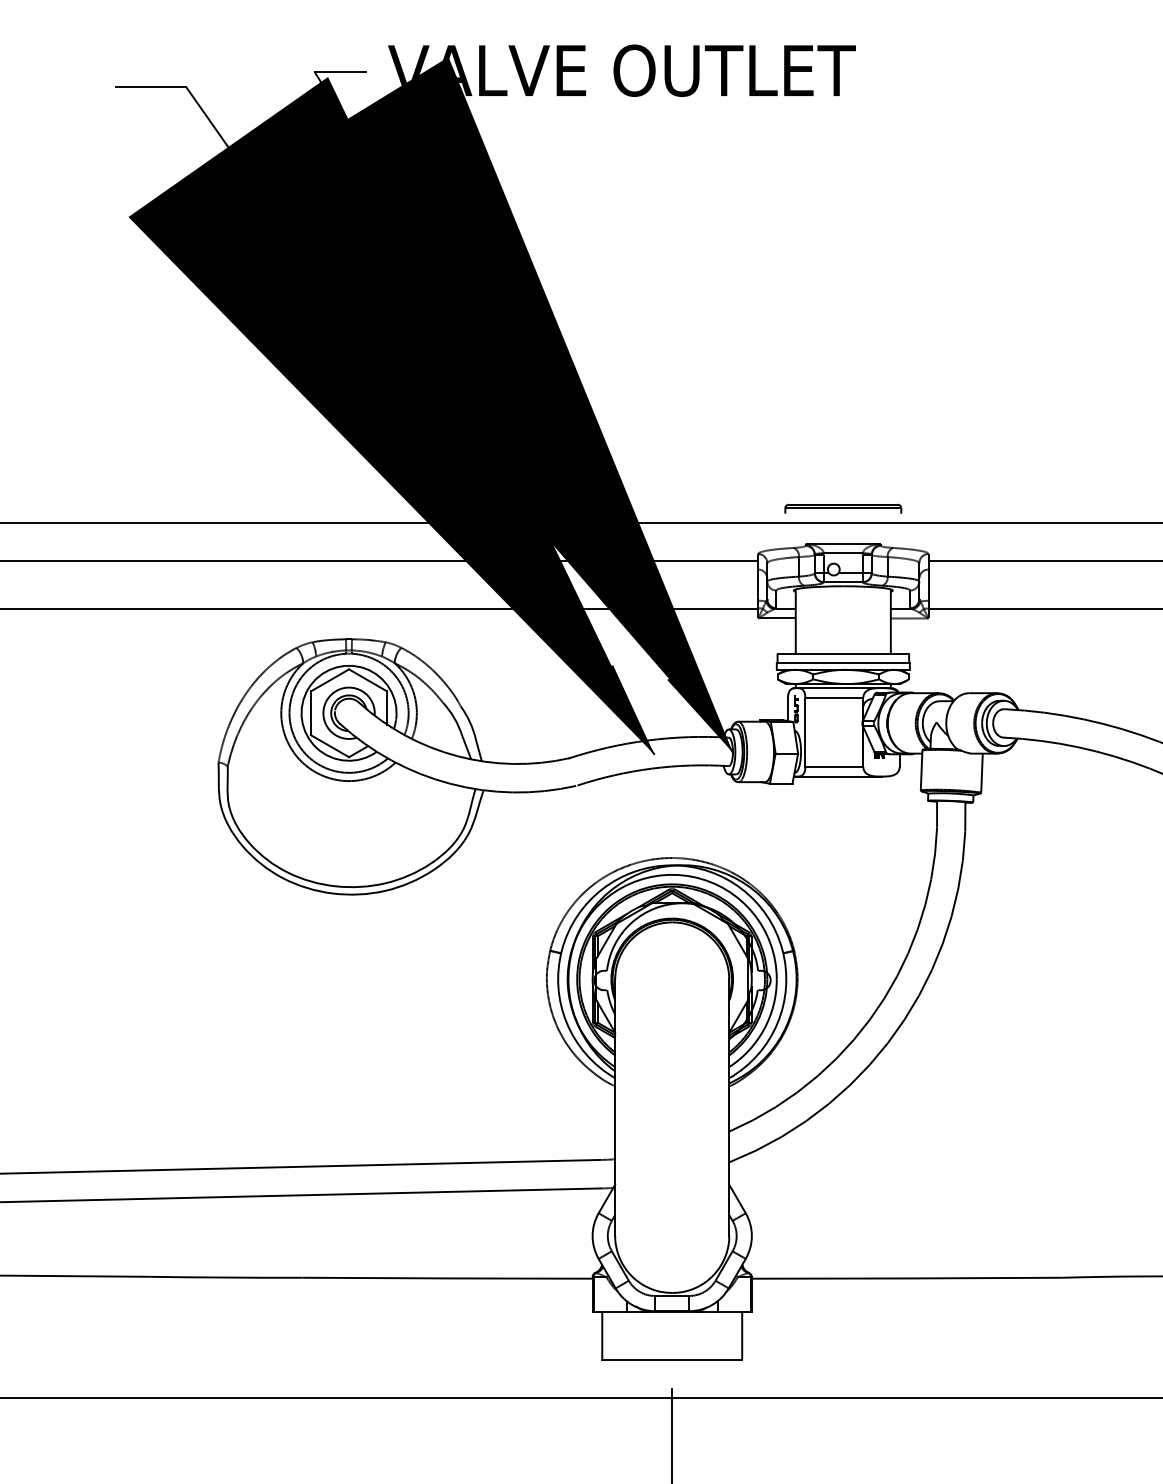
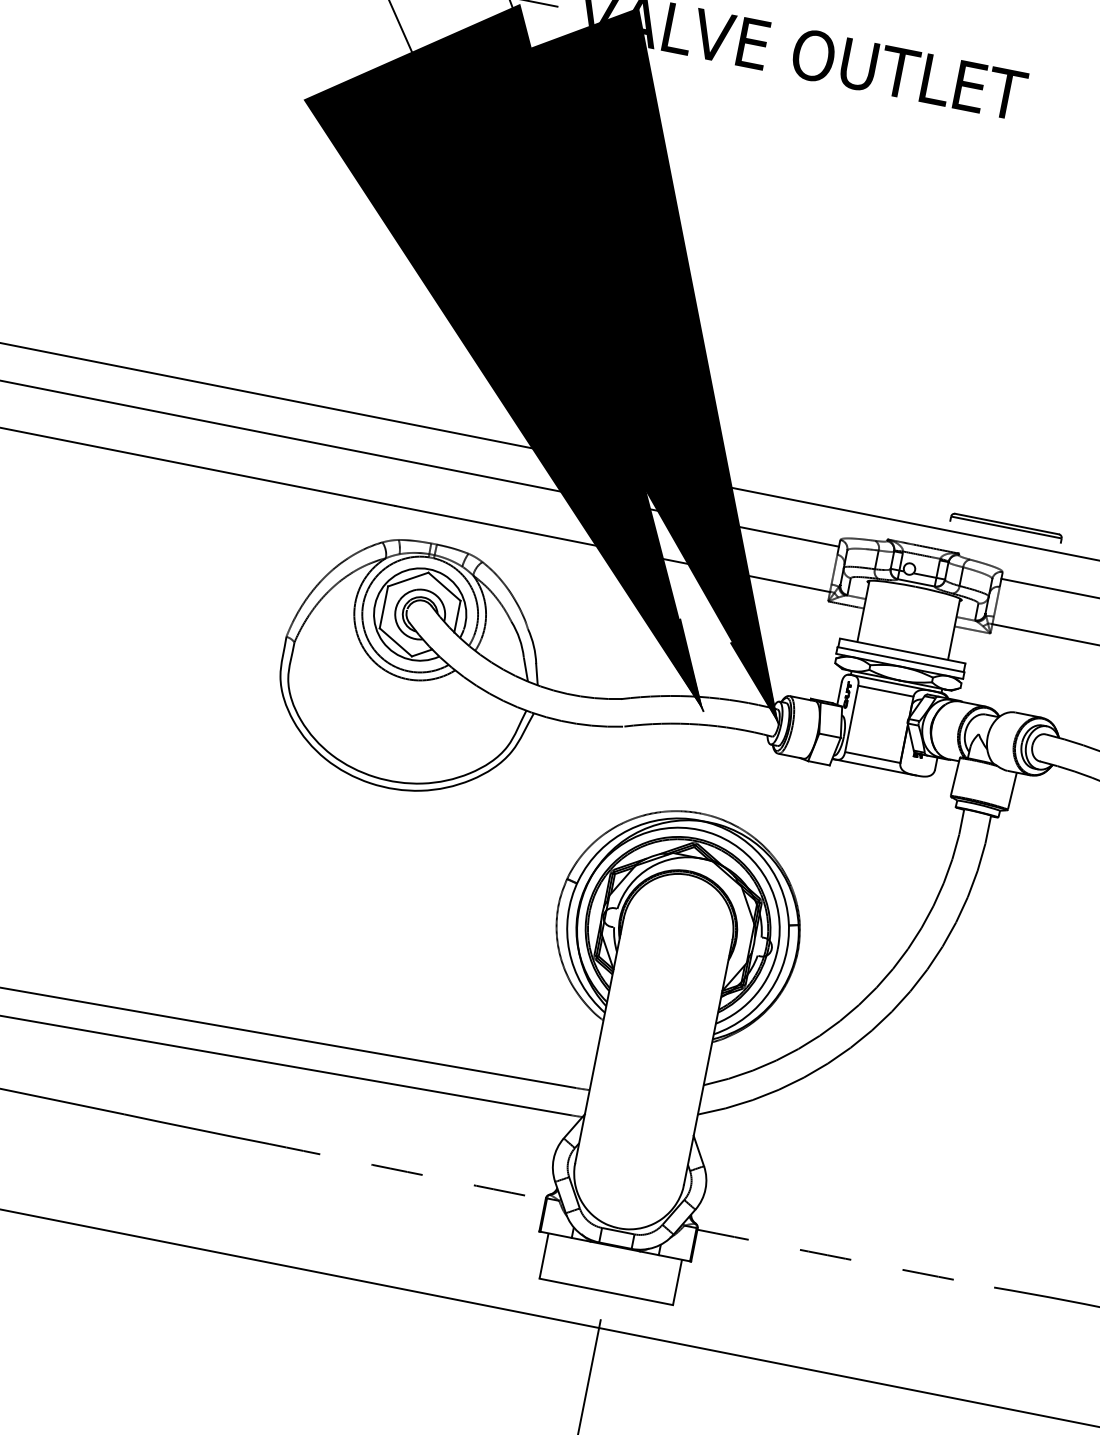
part: (843, 508) -> (1006, 527), moved
arc: (447, 1278) -> (407, 1172), solid -> dashed
arc: (907, 1278) -> (845, 1258), solid -> dashed

